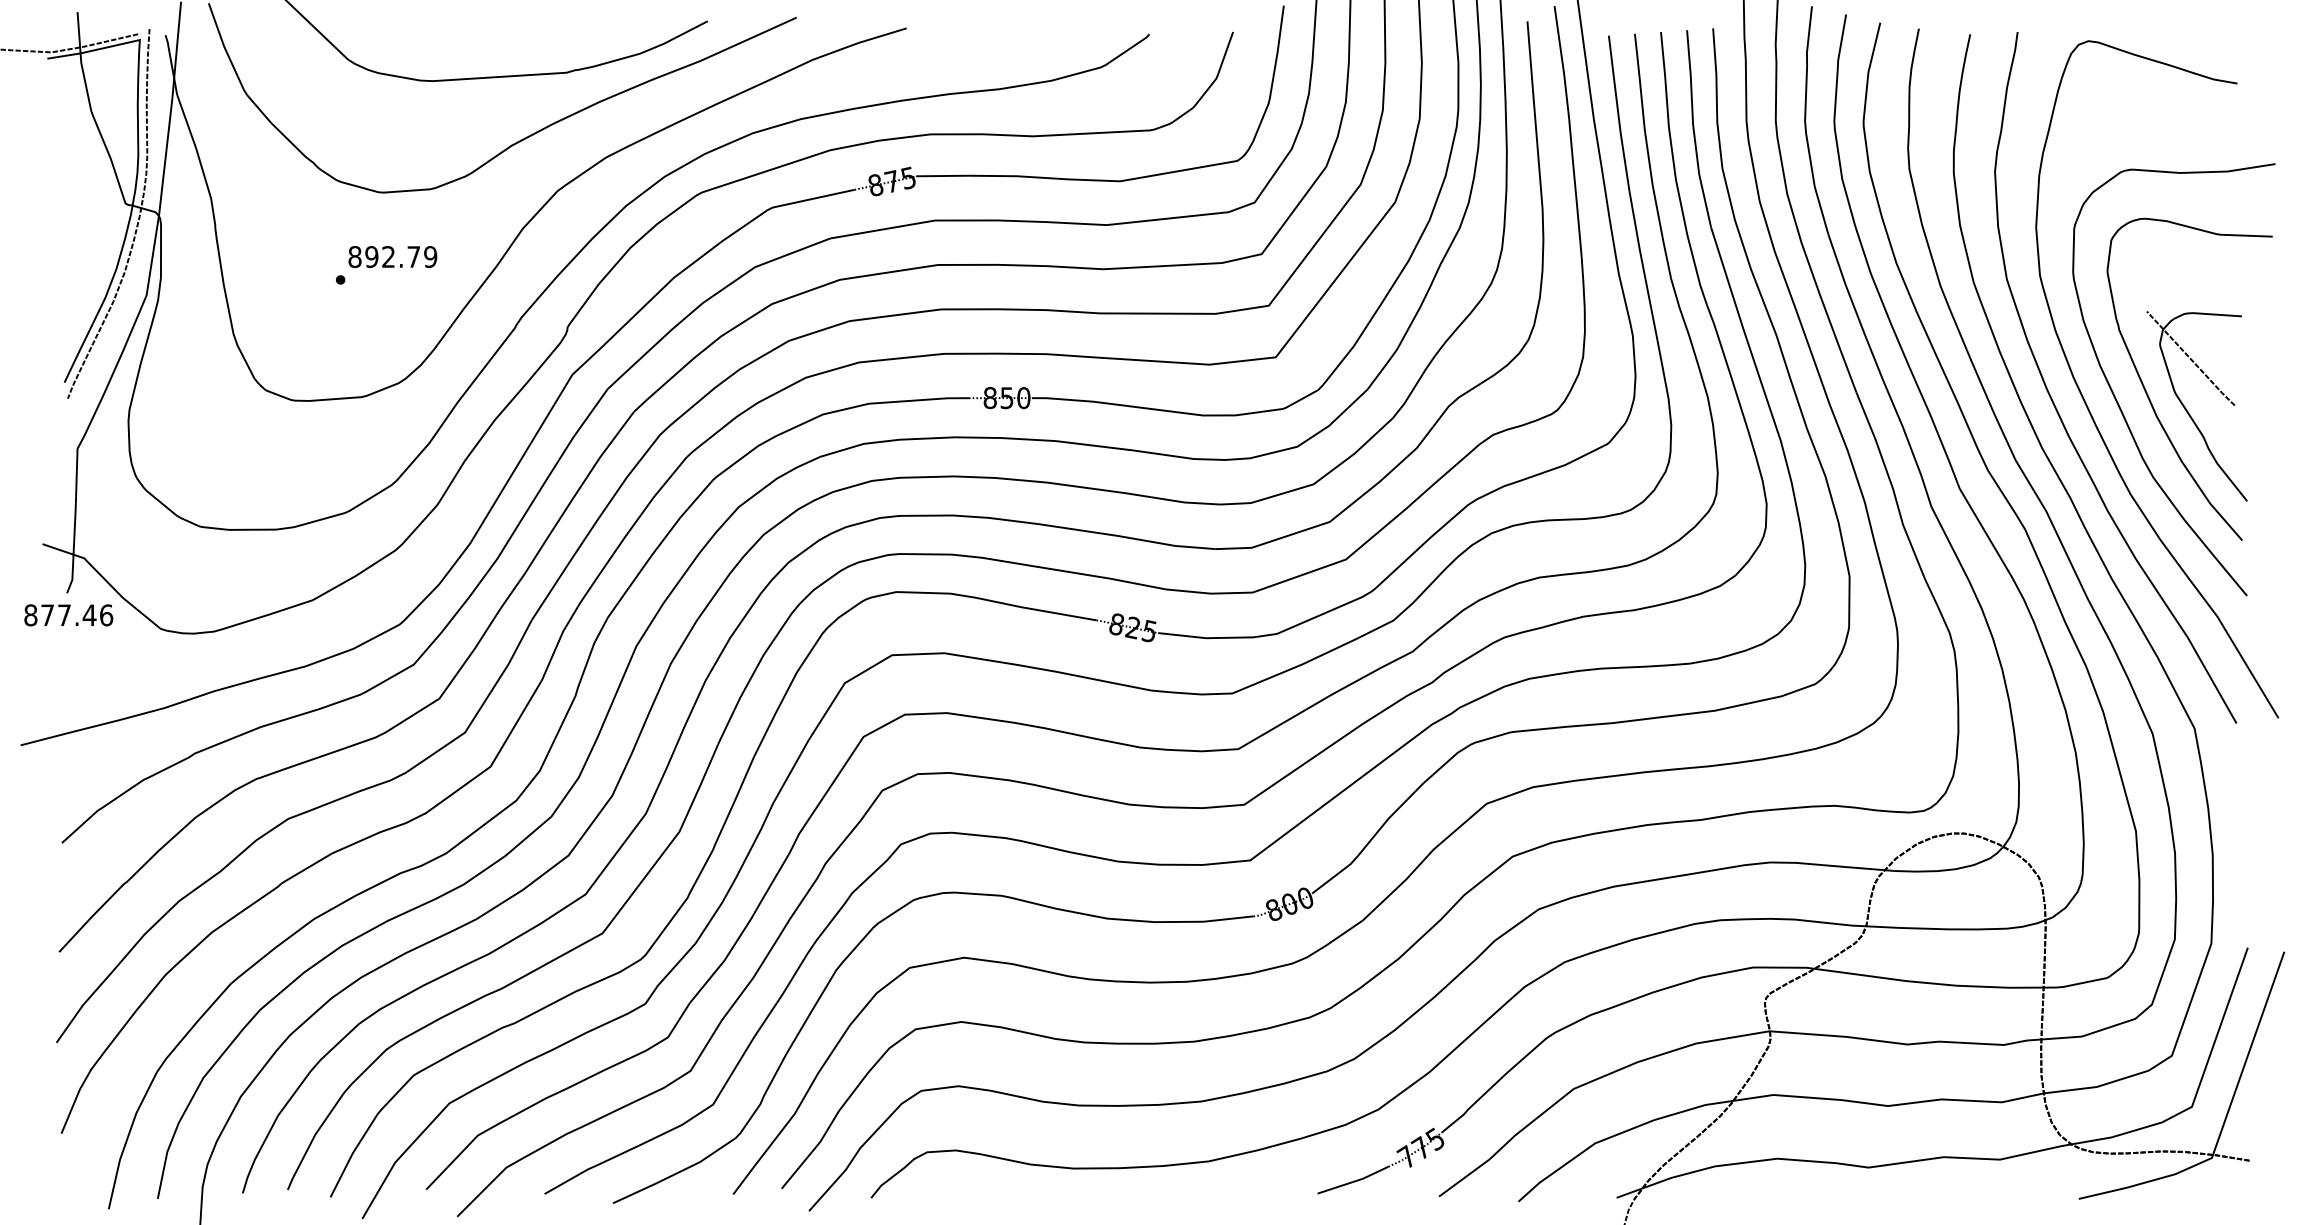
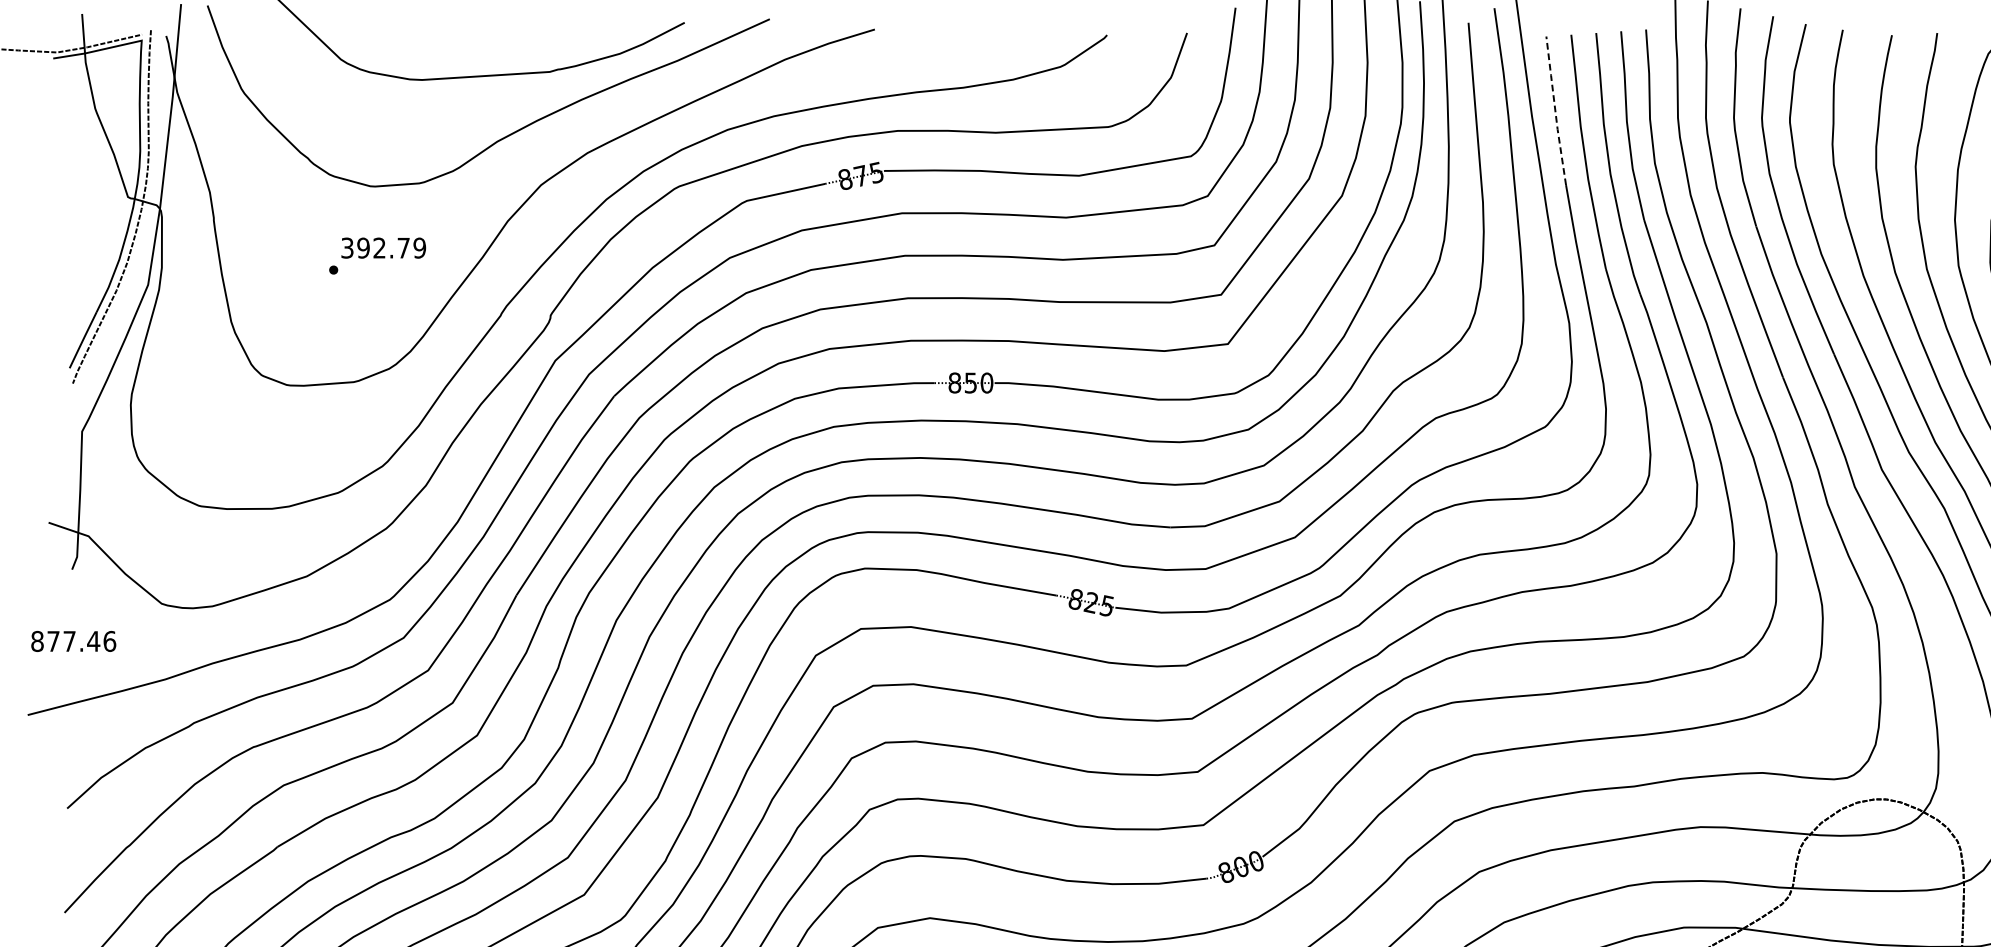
line: (1618, 113) -> (1555, 110), solid -> dashed
text: (354, 257) -> (346, 248), 892.79 -> 392.79
text: (68, 615) -> (73, 641), moved

